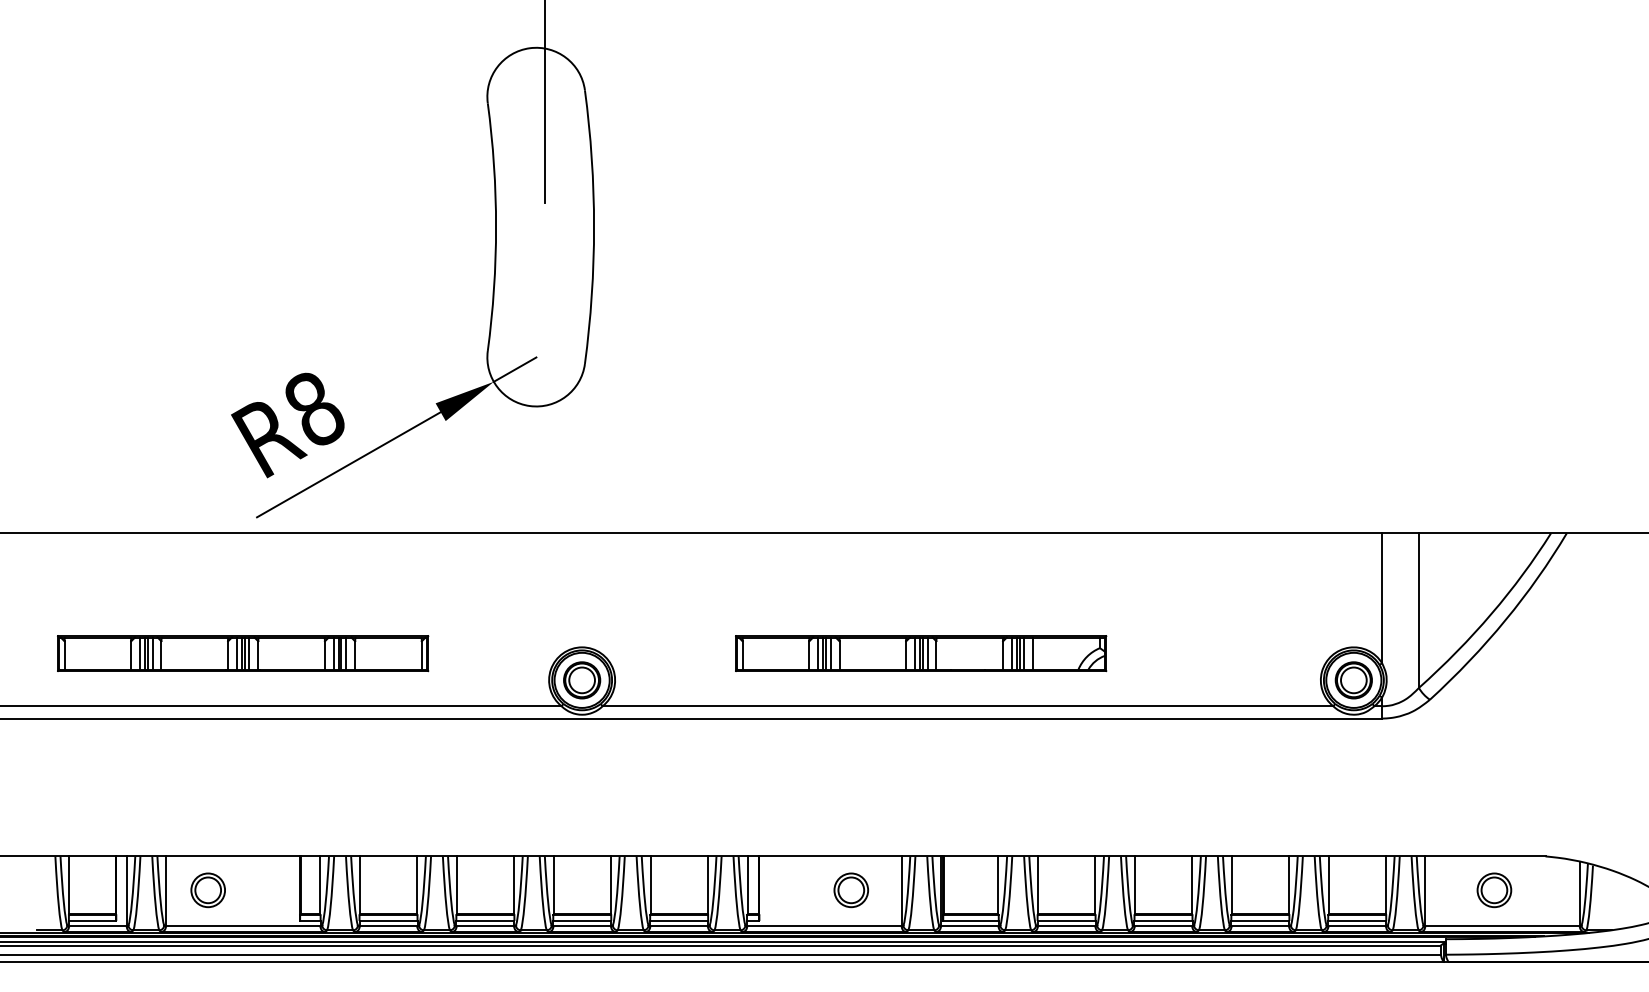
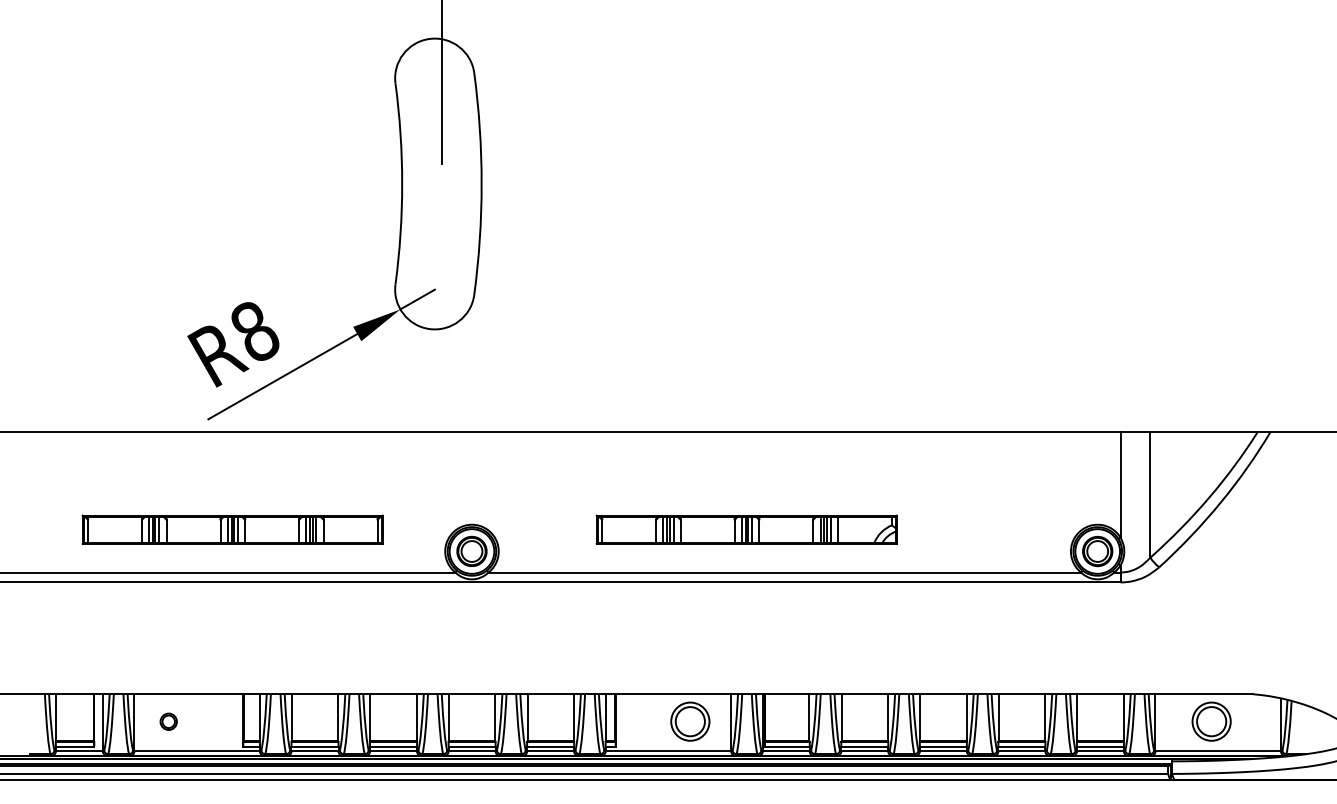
part: (243, 653) -> (233, 529), moved
part: (207, 890) -> (168, 721), size x0.6
part: (850, 890) -> (689, 721), size x1.4
part: (1494, 890) -> (1211, 721), size x1.4

